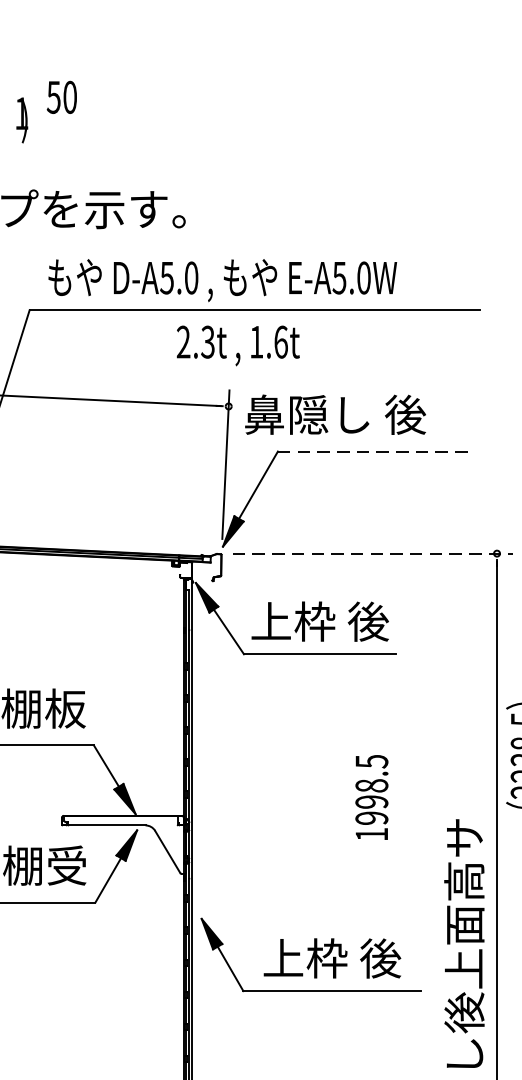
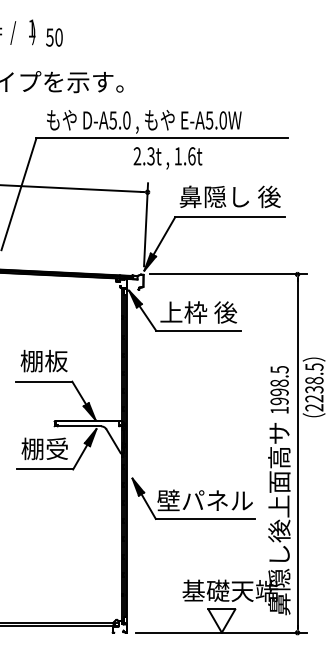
text: (62, 97) -> (54, 37), moved
text: (237, 346) -> (167, 158), moved
text: (334, 414) -> (229, 196), moved
line: (377, 451) -> (230, 217), dashed -> solid
line: (373, 553) -> (228, 274), dashed -> solid
text: (371, 797) -> (279, 389), moved
text: (330, 958) -> (204, 500), 上枠 後 -> 壁パネル

